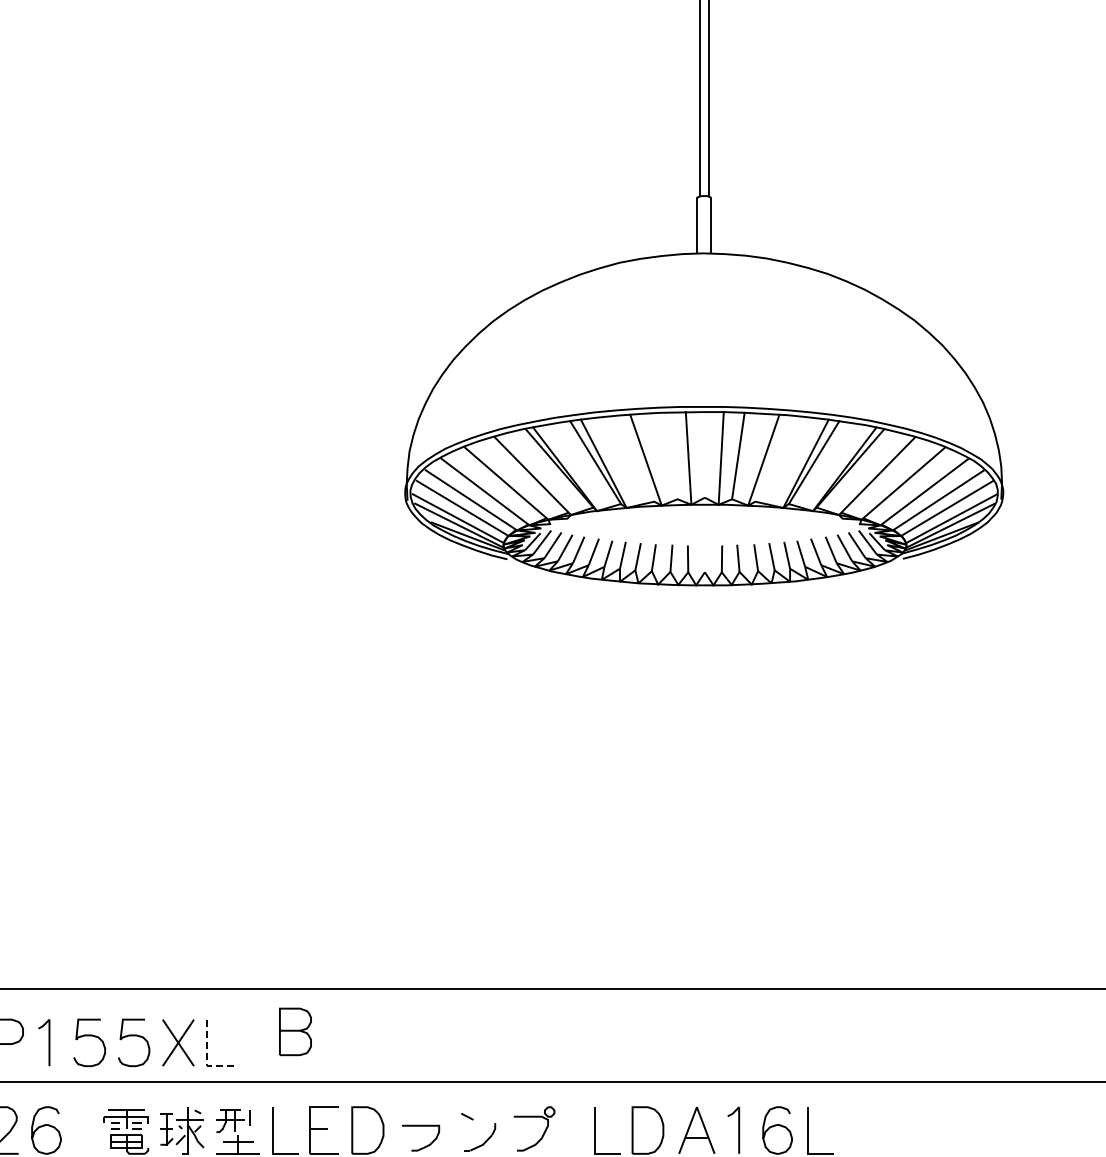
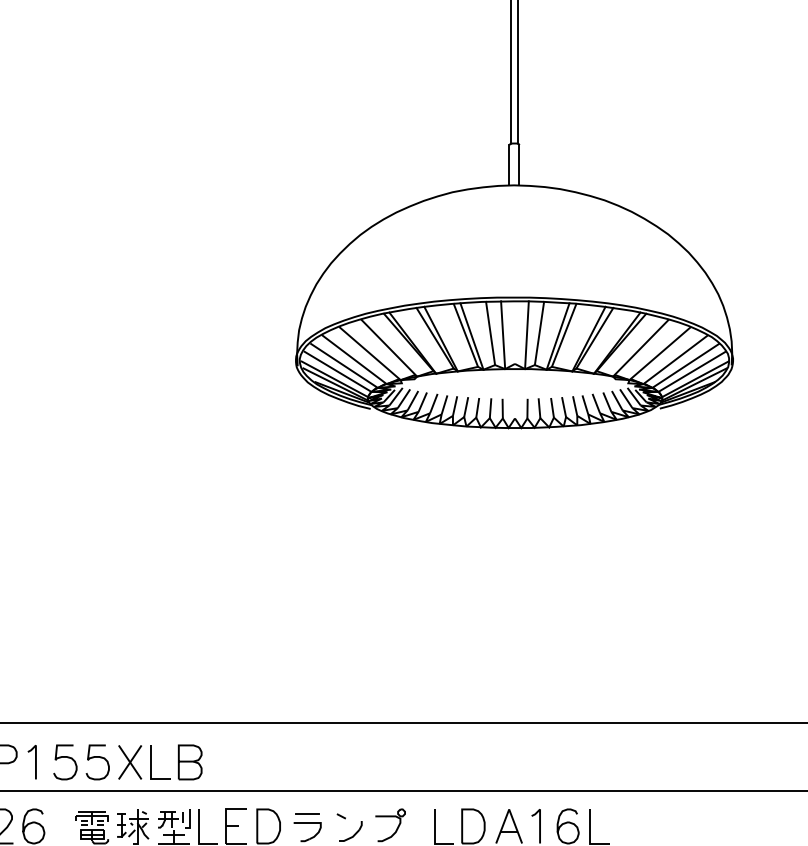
line: (671, 455) -> (490, 333), added
line: (637, 458) -> (465, 335), added
line: (771, 458) -> (563, 335), added
part: (295, 1031) -> (190, 762), moved
line: (207, 1057) -> (151, 773), dashed -> solid
line: (420, 1113) -> (307, 814), added
line: (259, 1119) -> (189, 818), added

